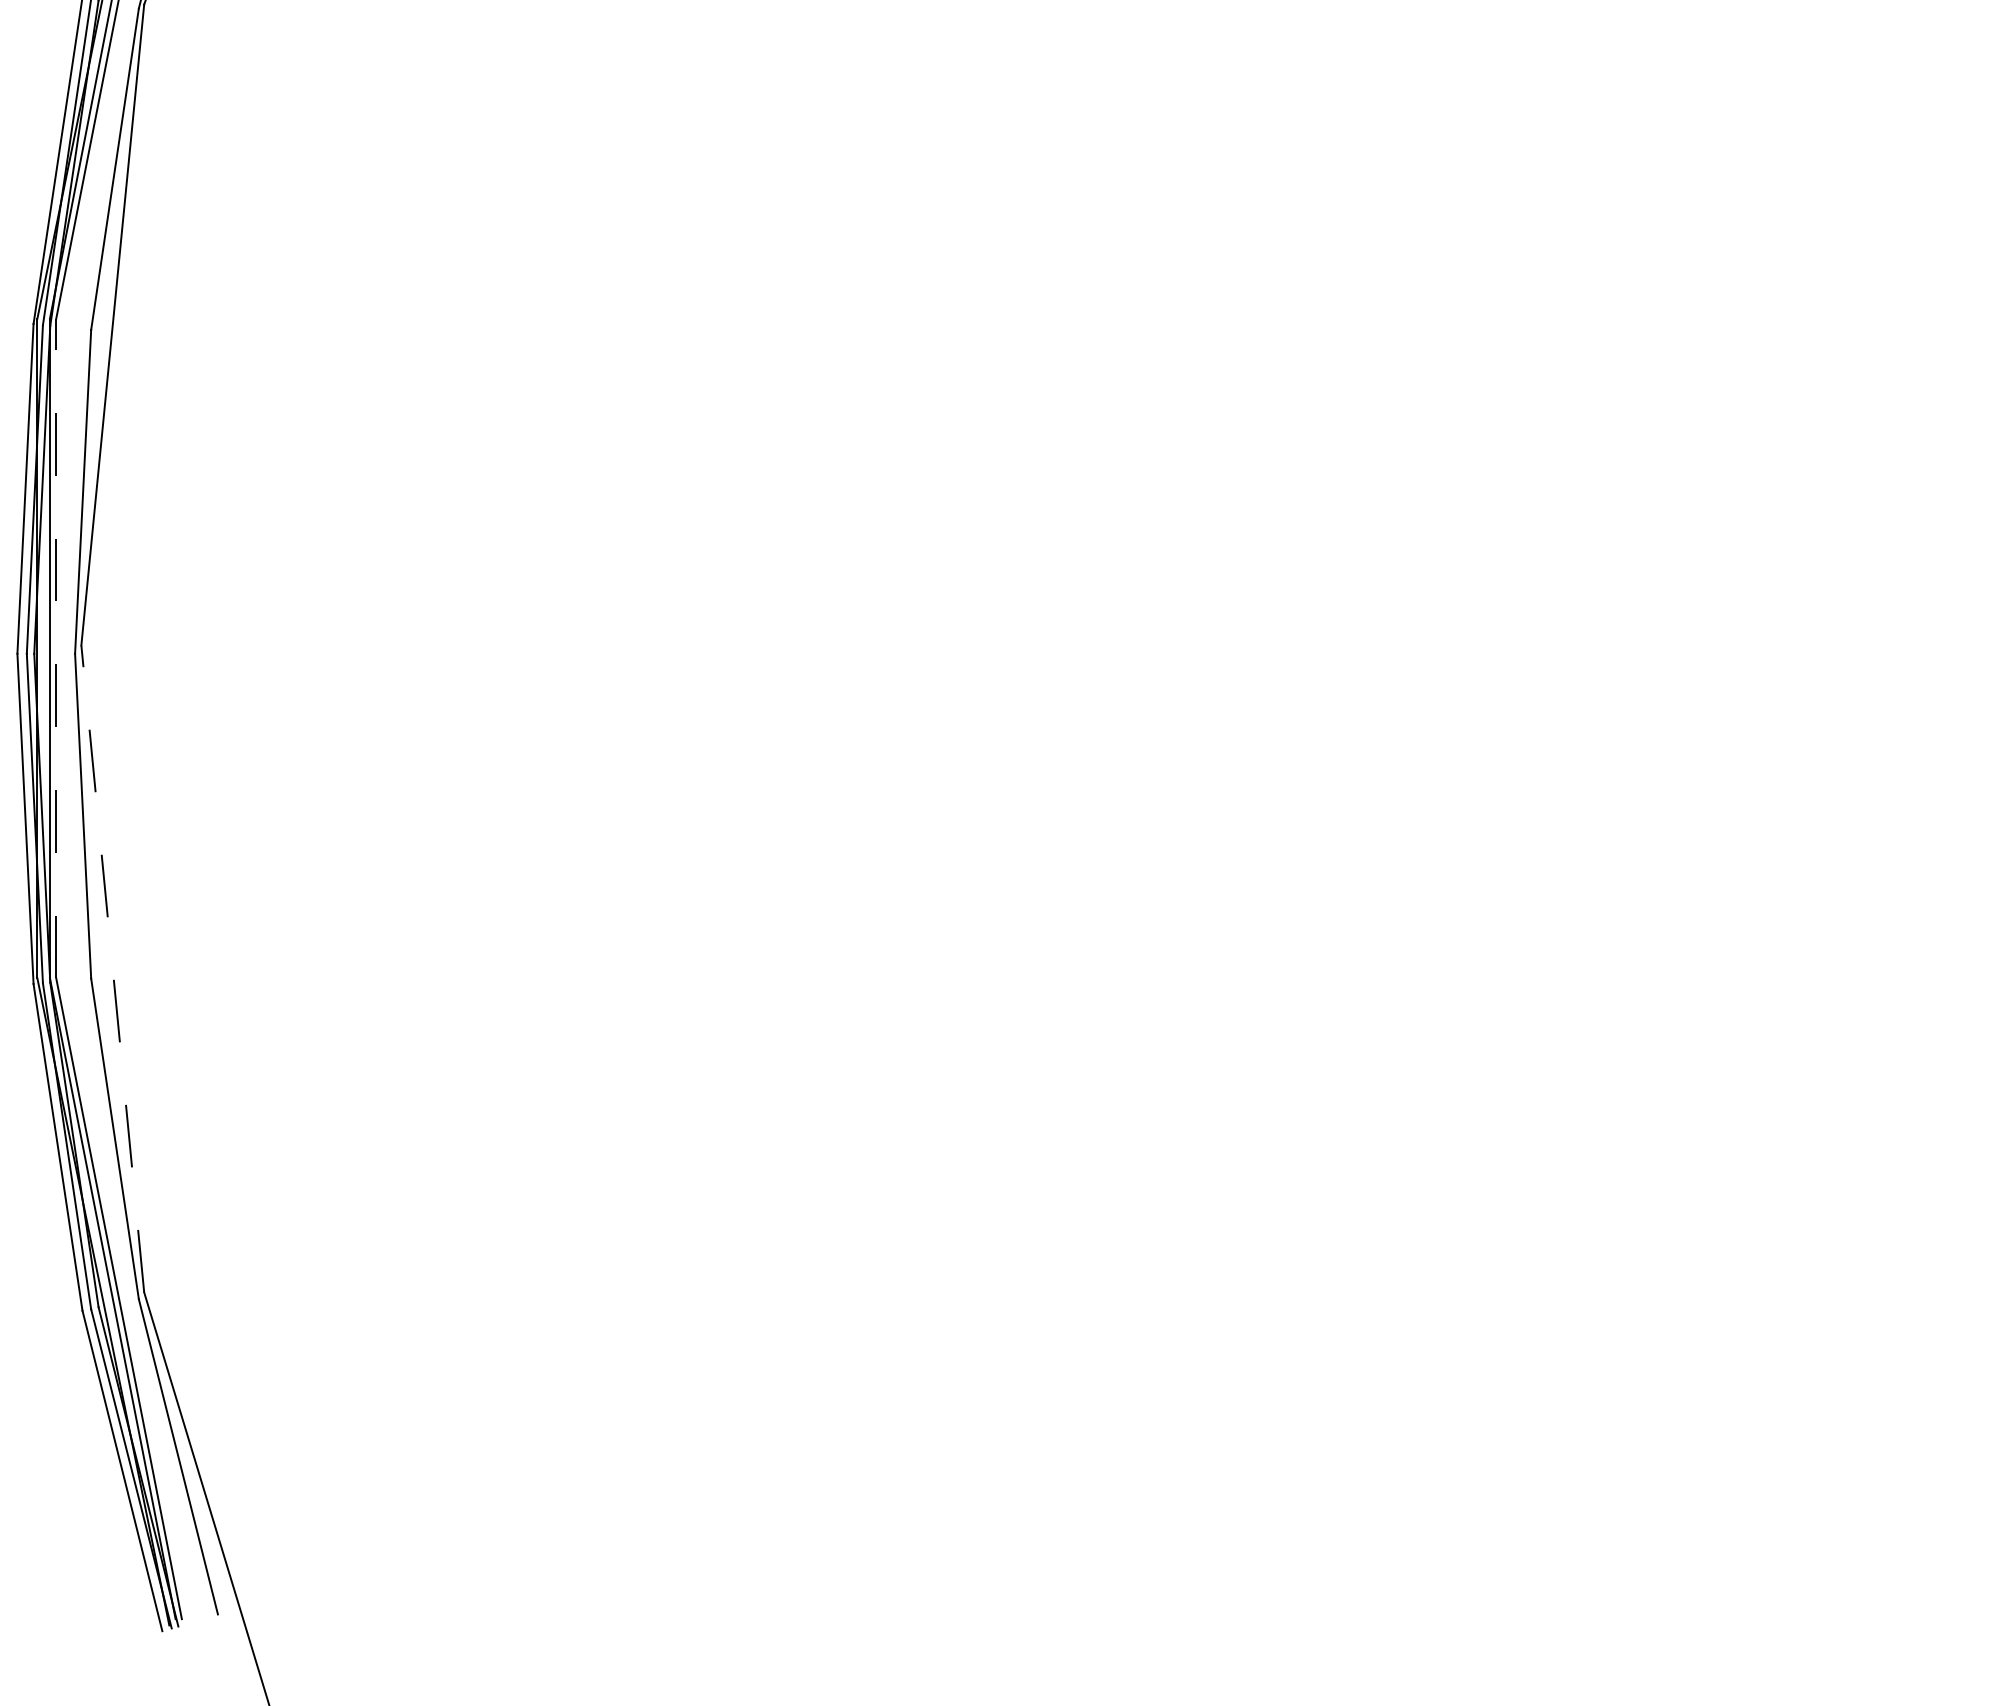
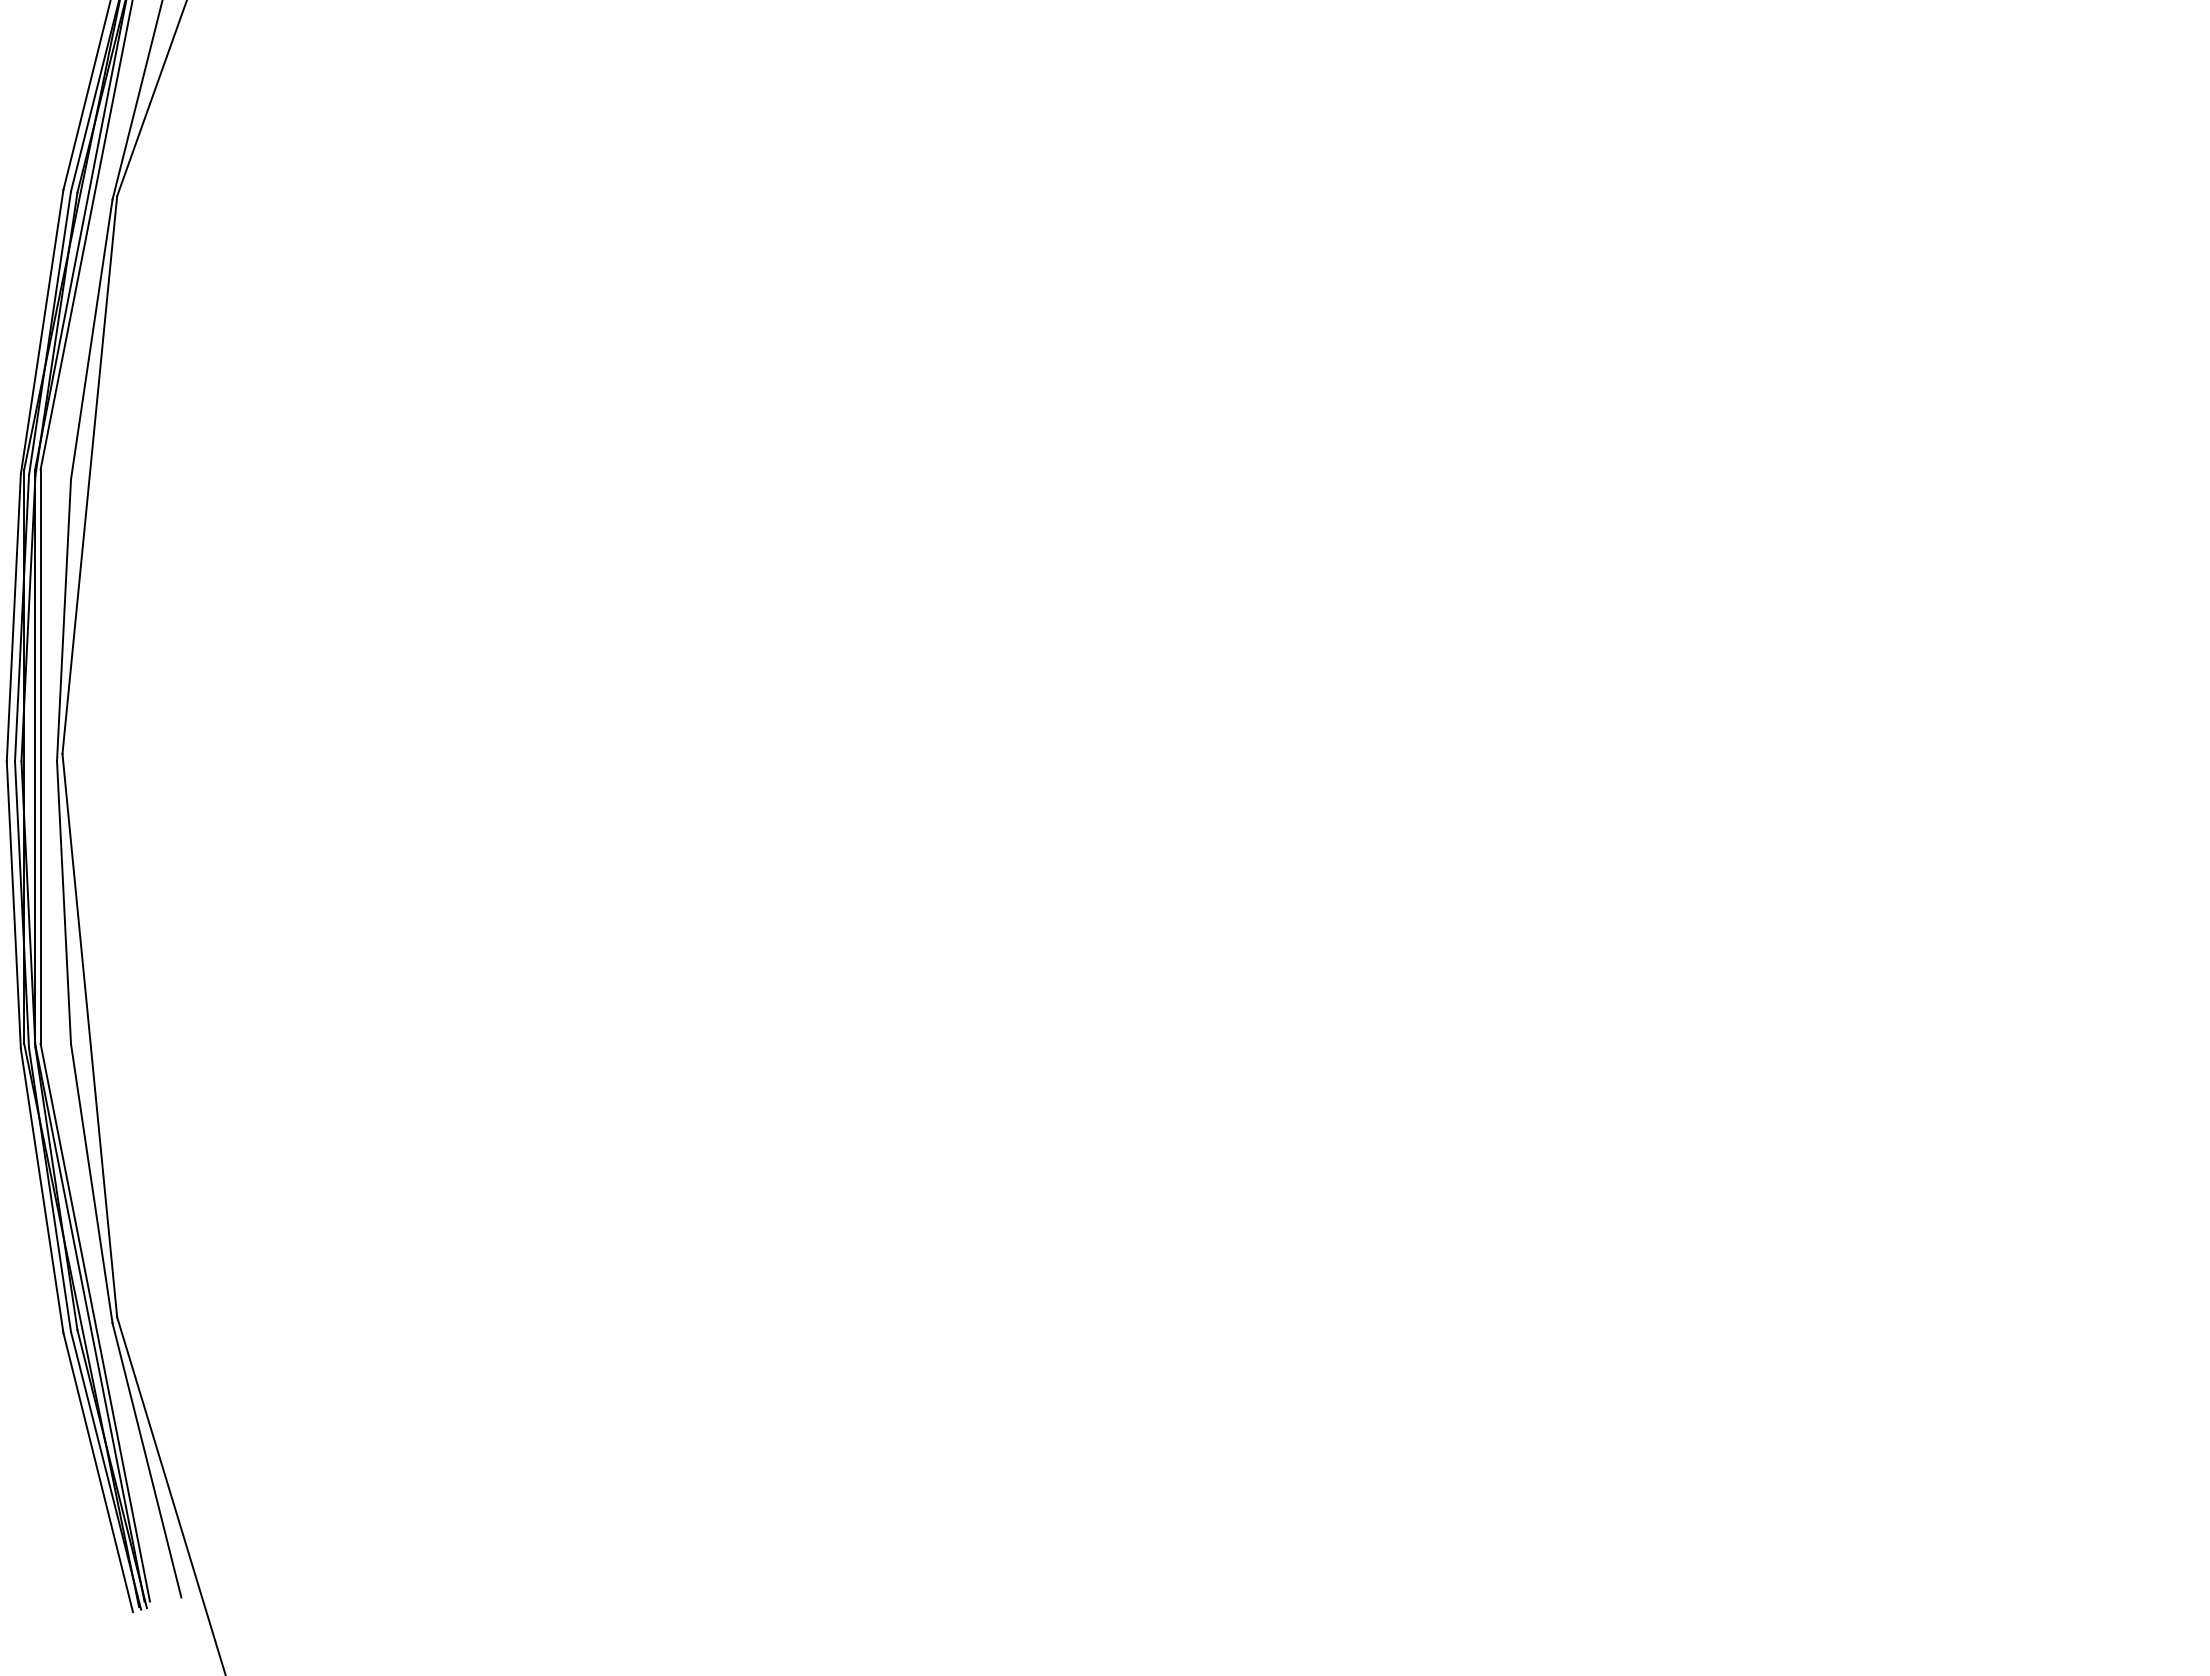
line: (56, 648) -> (40, 756), dashed -> solid
line: (112, 968) -> (89, 1035), dashed -> solid

